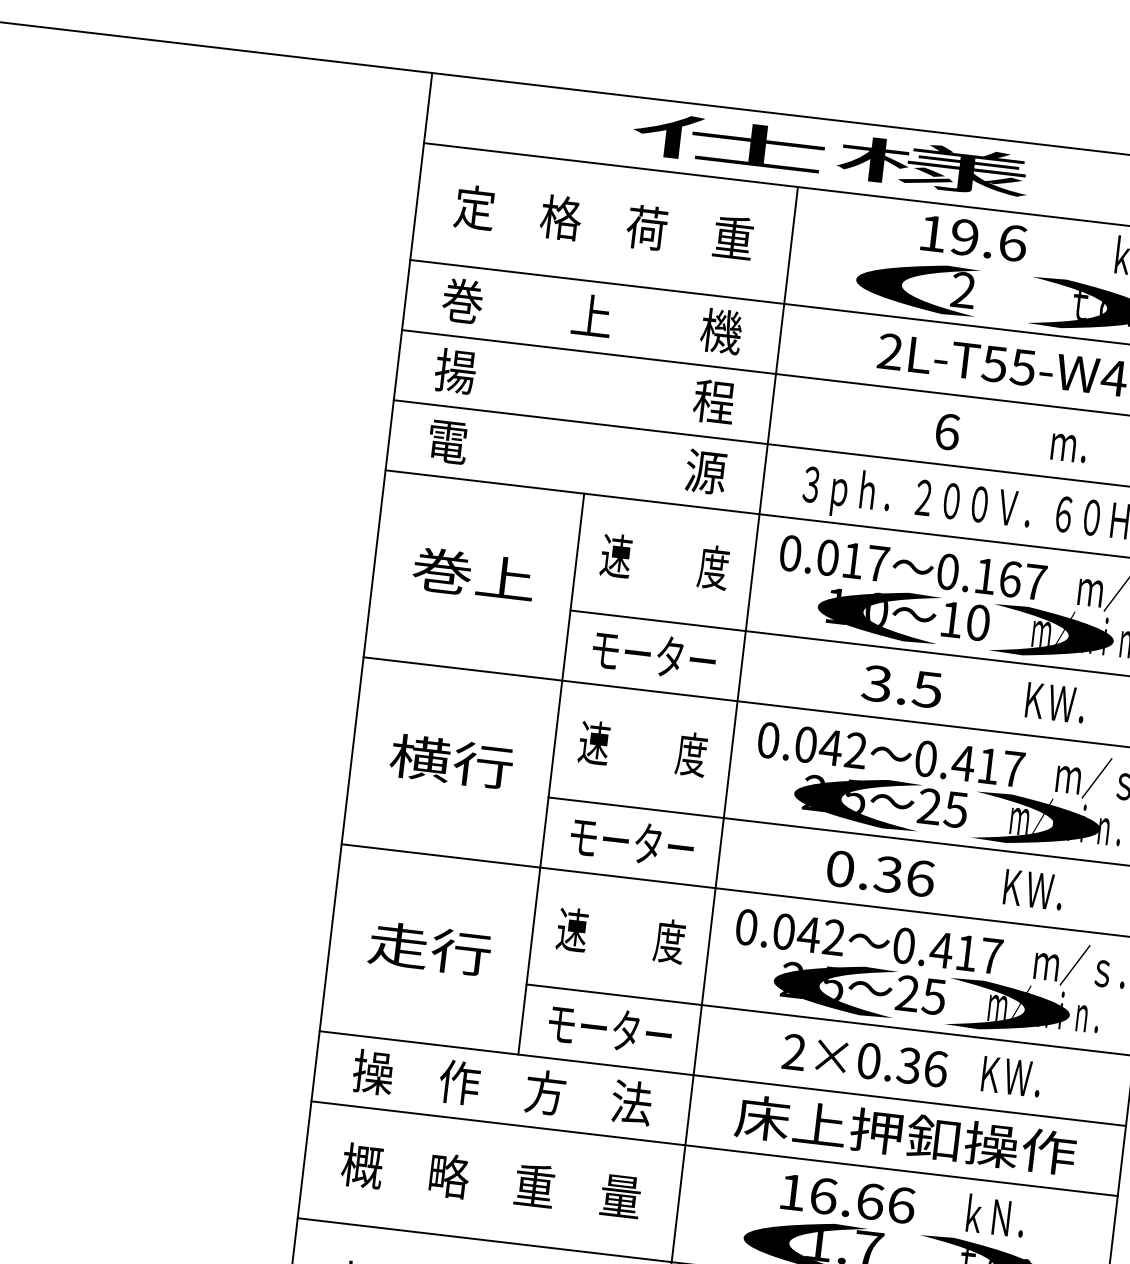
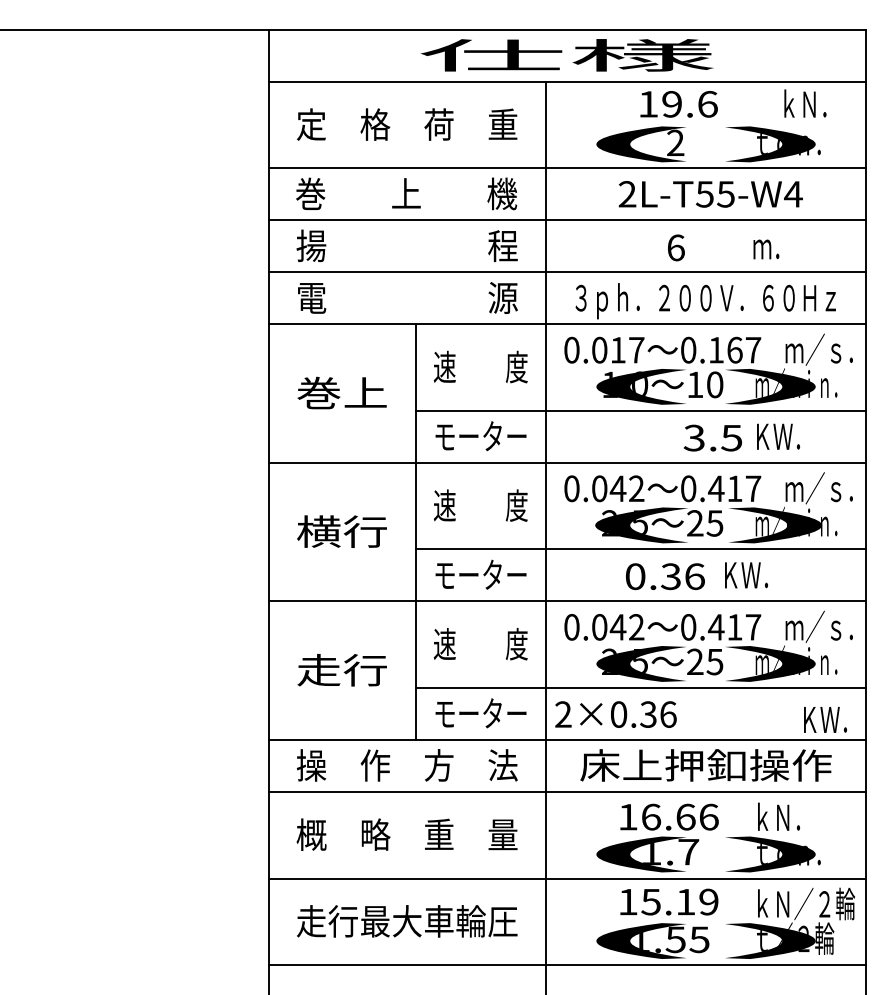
text: (901, 685) -> (712, 437), moved
text: (1033, 890) -> (746, 575), moved
text: (864, 1060) -> (615, 714), moved
text: (1011, 1076) -> (825, 719), moved

